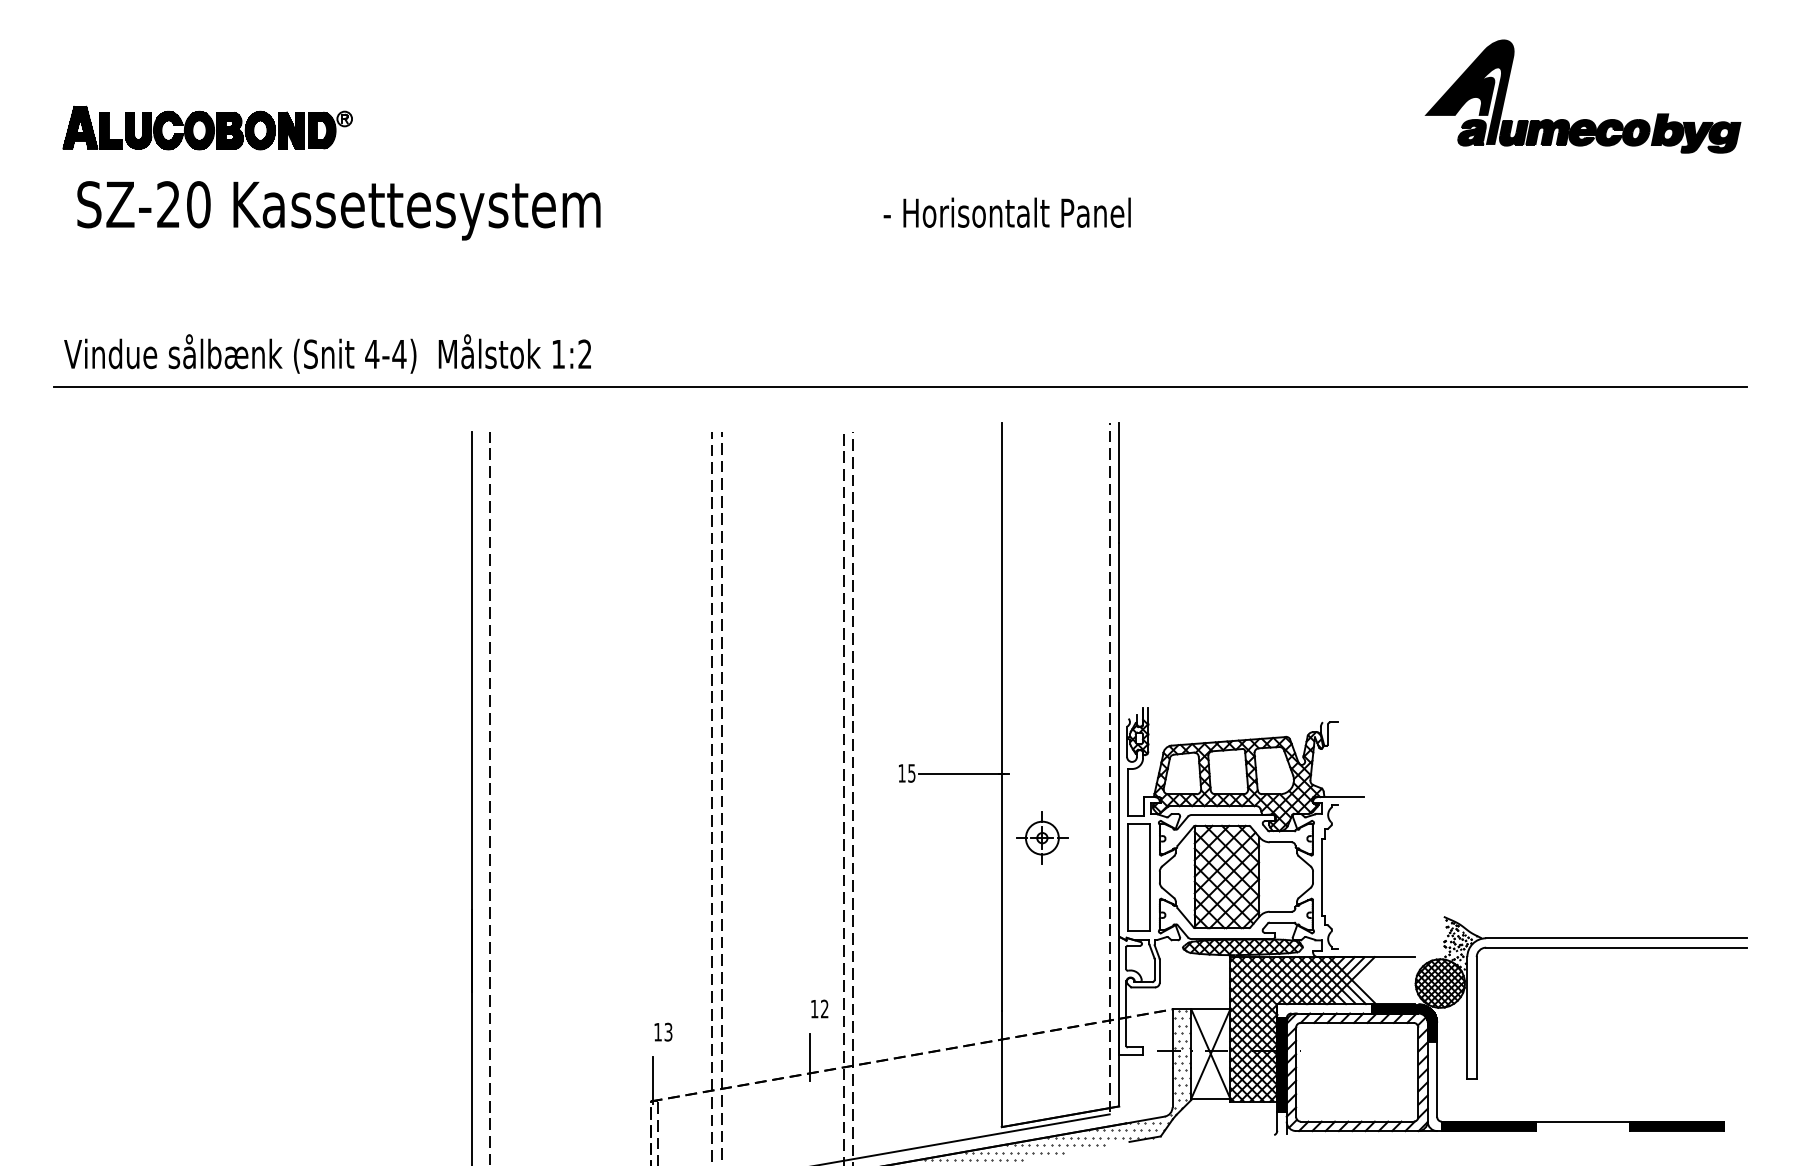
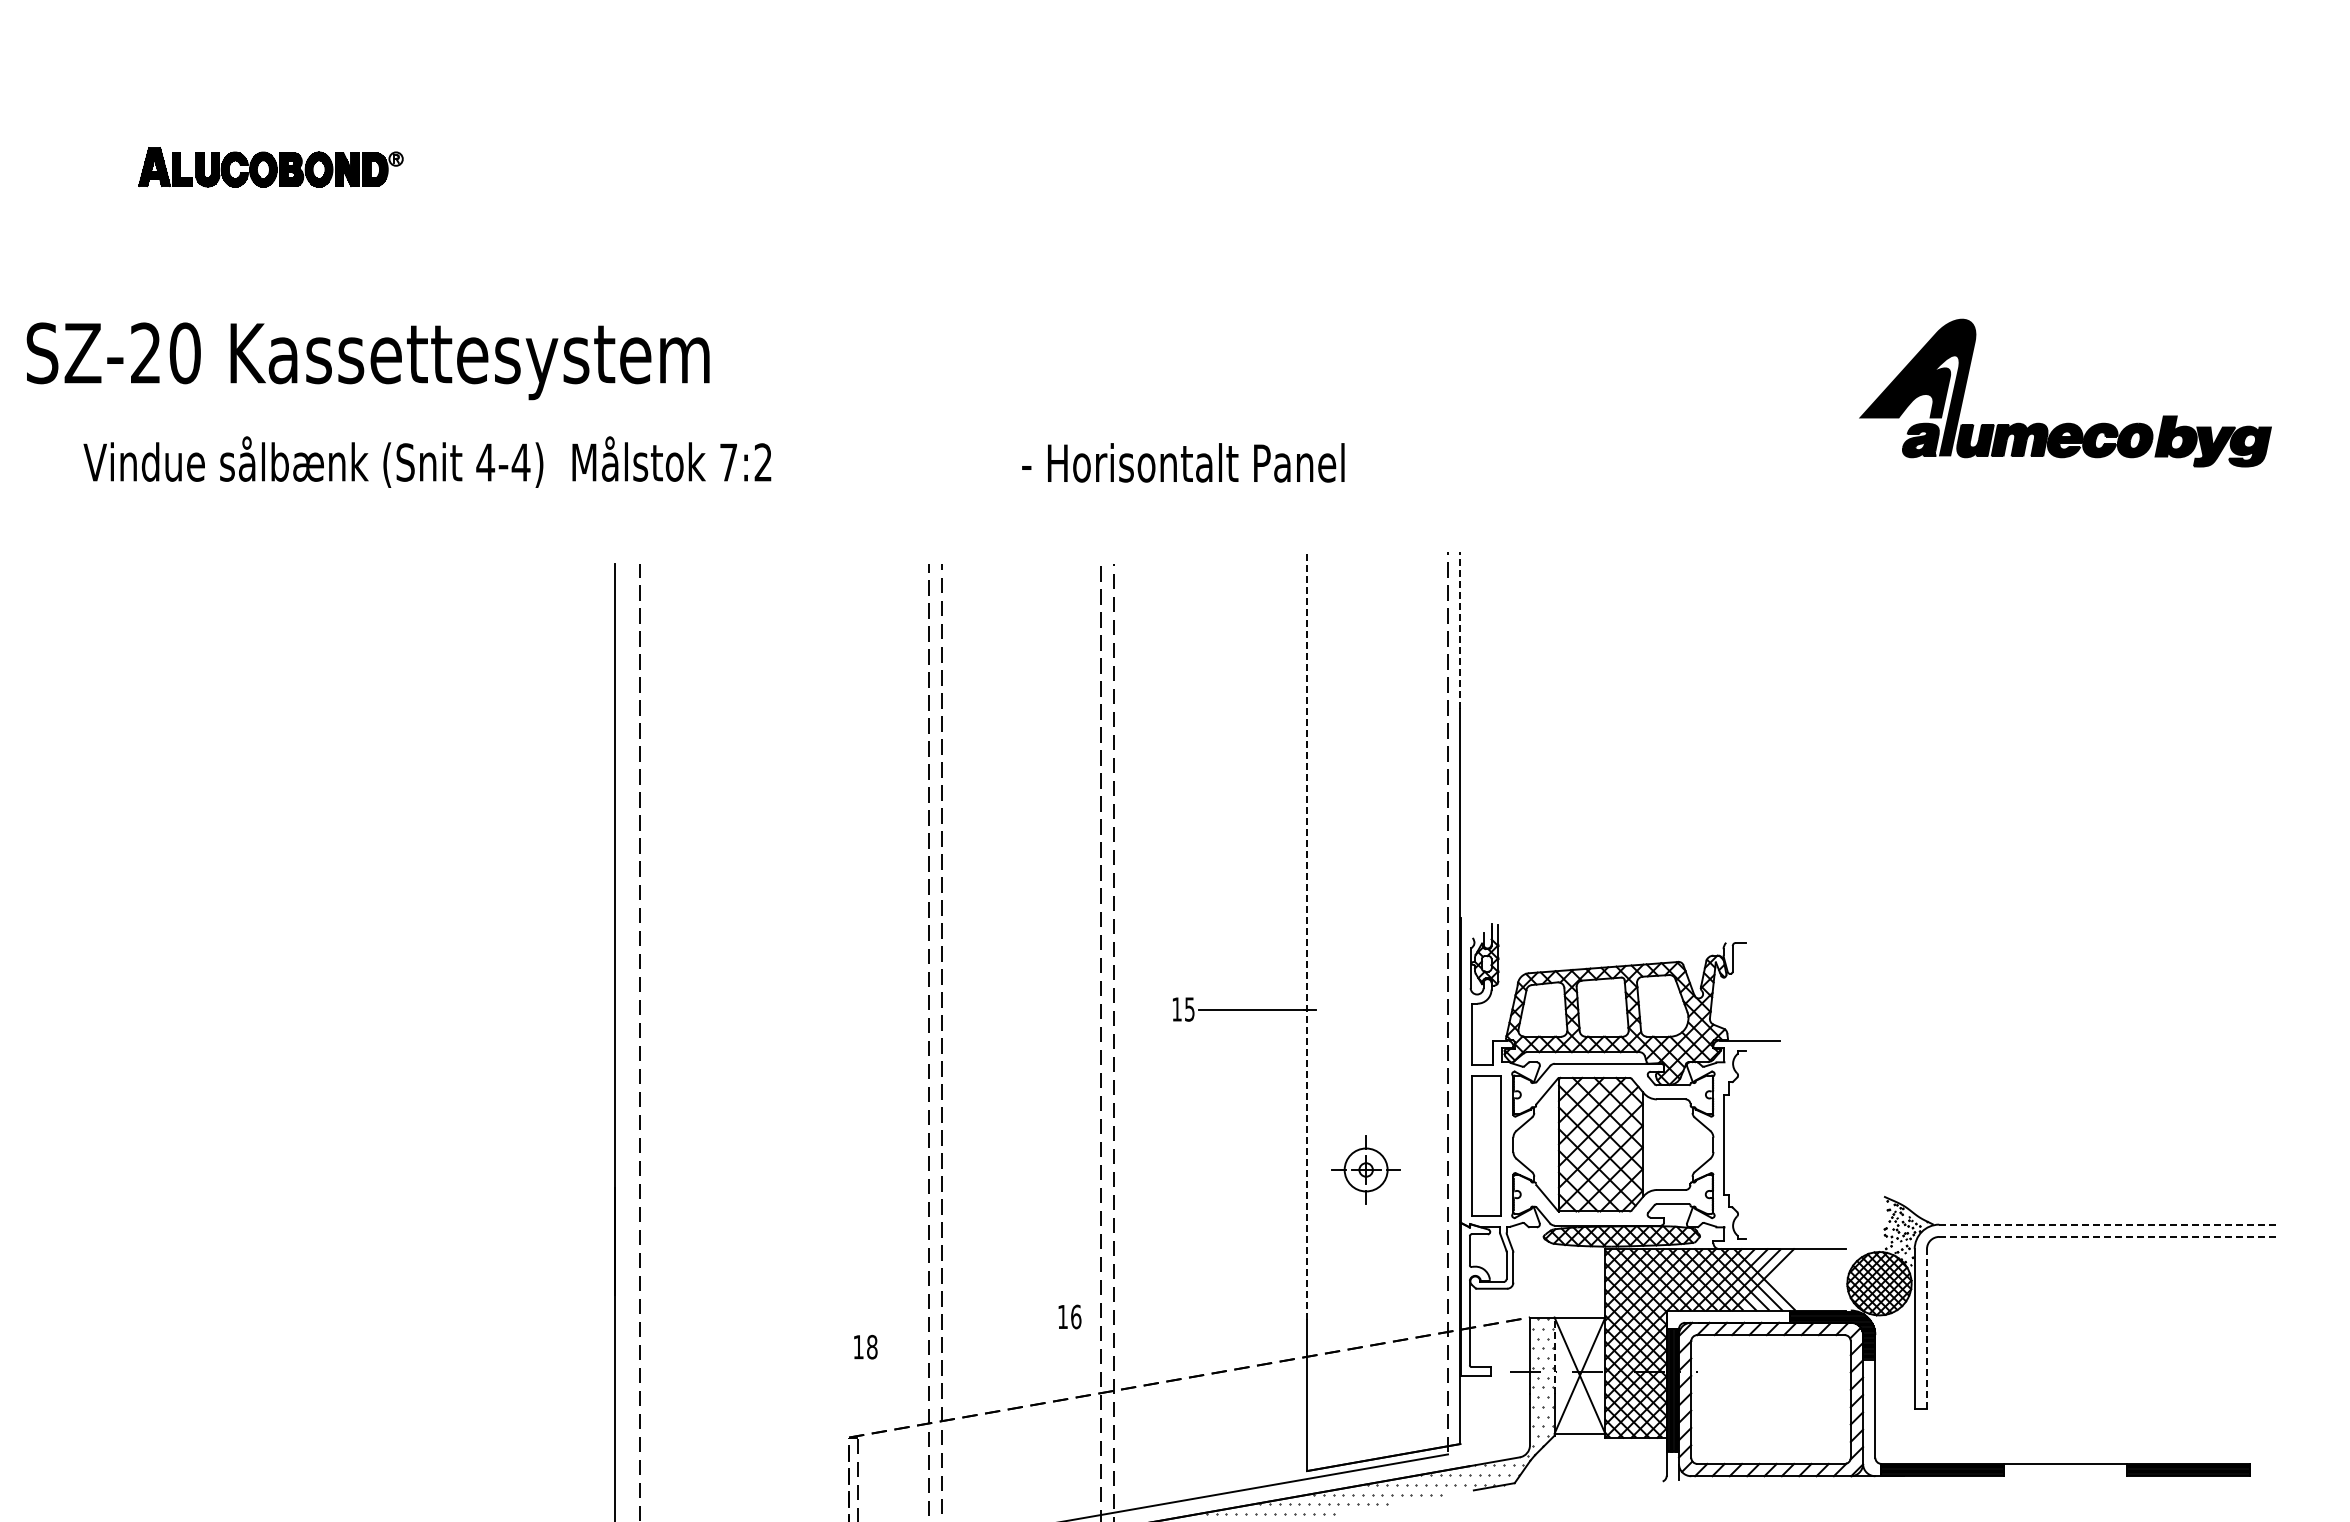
part: (1584, 119) -> (2067, 422), moved
part: (207, 128) -> (270, 167), size x0.7
text: (338, 210) -> (367, 361), moved
text: (1007, 212) -> (1183, 462), moved
text: (558, 354) -> (728, 462), 1:2 -> 7:2
line: (900, 387) -> (1174, 505), removed
line: (1119, 482) -> (1460, 630), solid -> dashed
line: (1002, 716) -> (1307, 935), solid -> dashed
part: (1041, 837) -> (1365, 1169), moved
line: (1616, 938) -> (2109, 1224), solid -> dashed
line: (1616, 947) -> (2109, 1236), solid -> dashed
text: (825, 1008) -> (1076, 1316), 12 -> 16
line: (1476, 1017) -> (1926, 1328), solid -> dashed
text: (668, 1032) -> (872, 1347), 13 -> 18
line: (1191, 1038) -> (1554, 1355), solid -> dashed
line: (809, 1057) -> (1056, 1380), removed
line: (652, 1080) -> (851, 1410), removed

